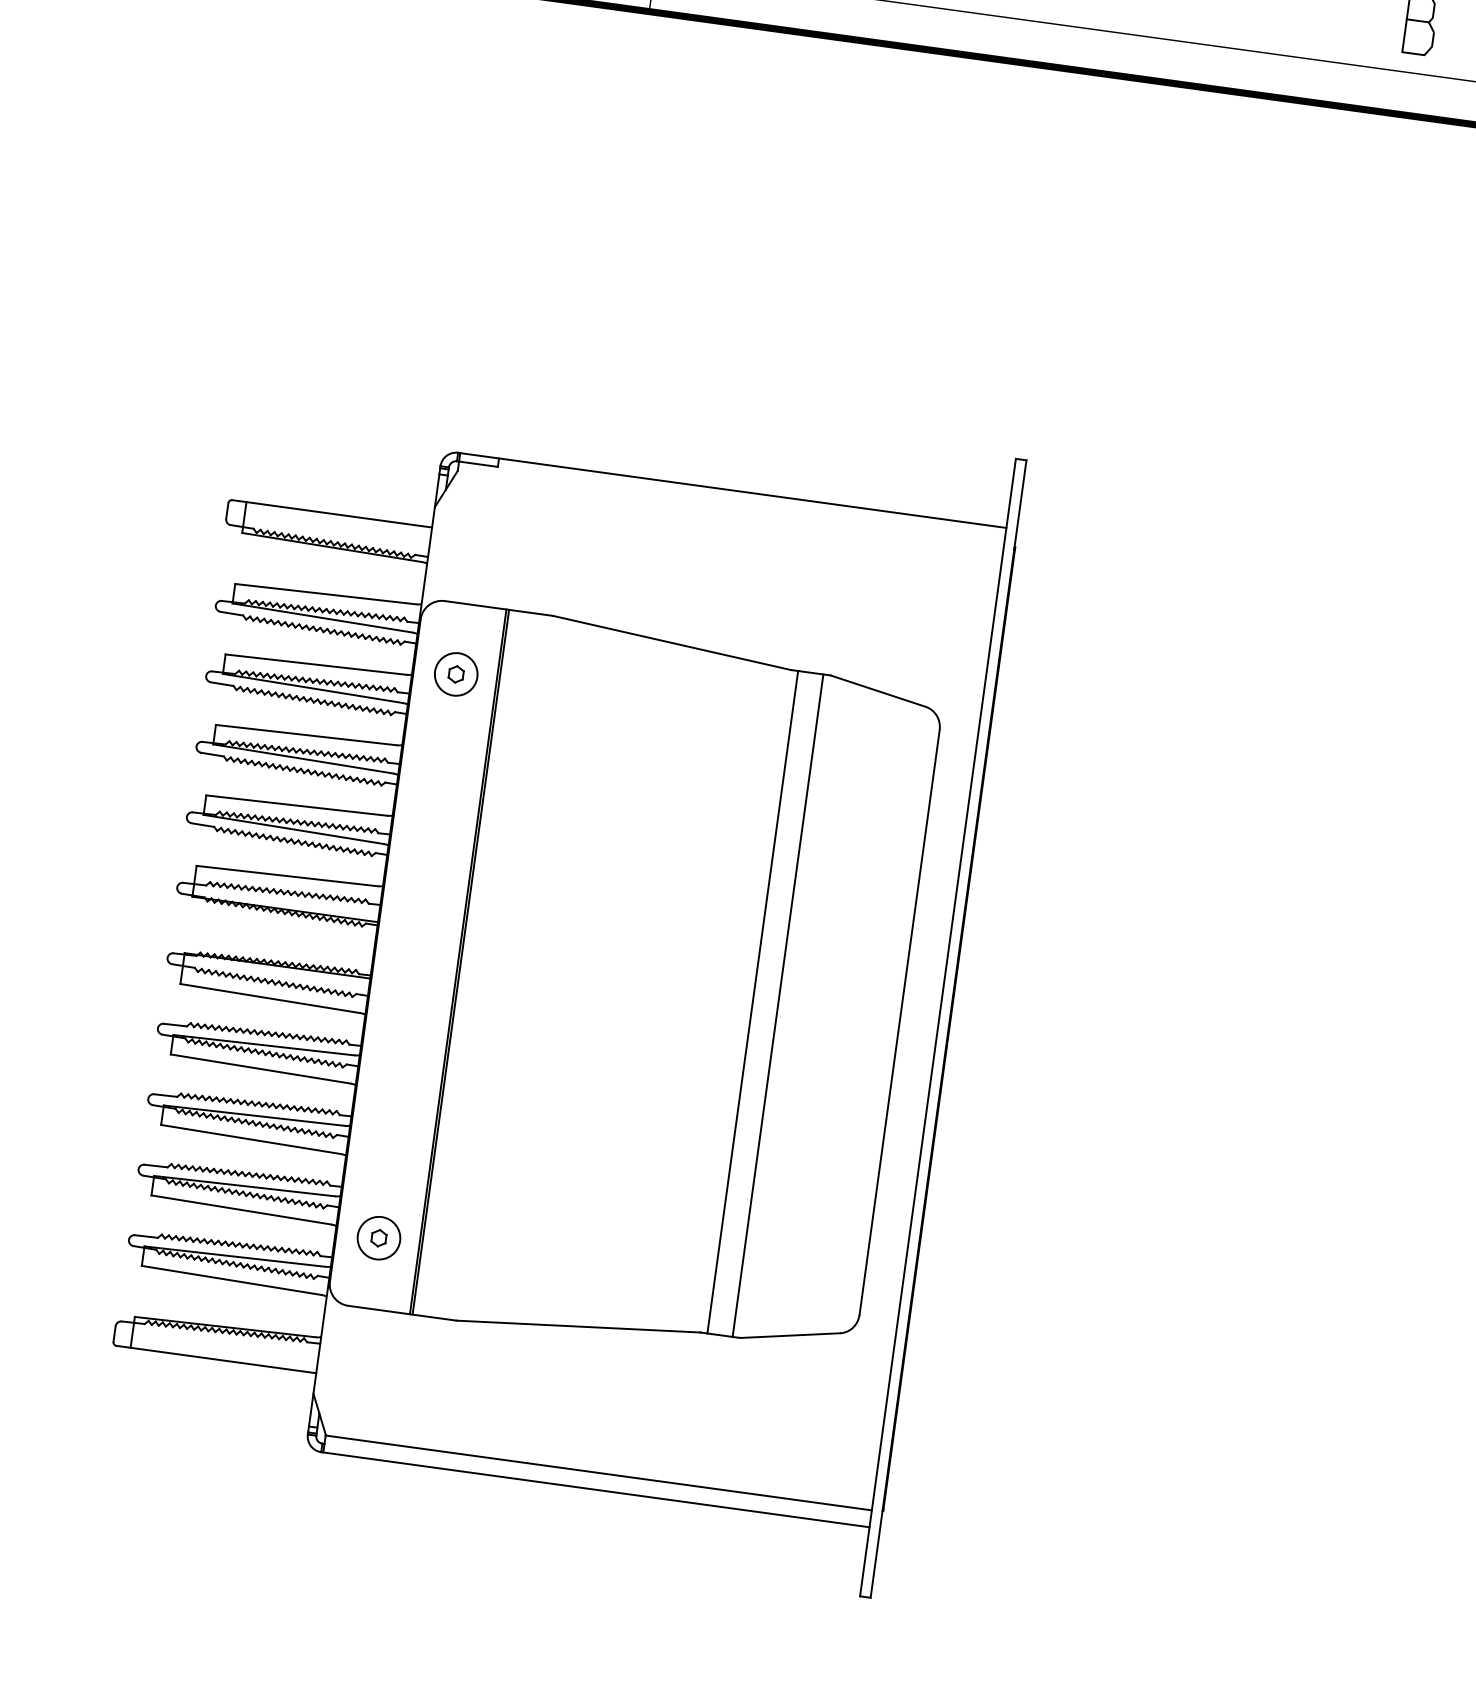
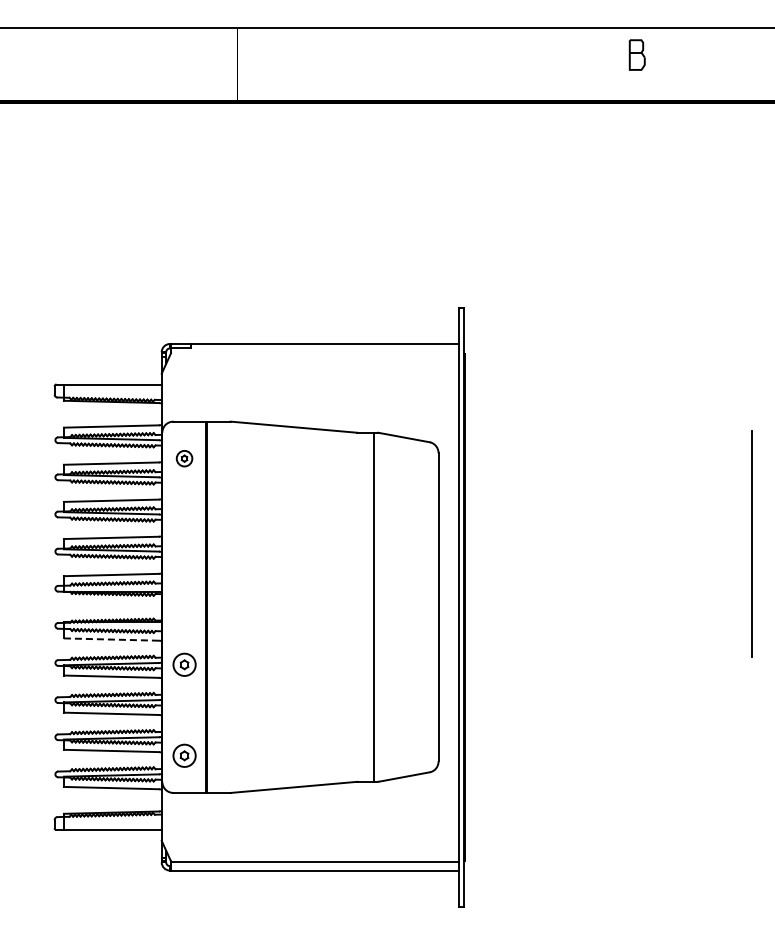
part: (456, 673) -> (184, 458), size x0.7
line: (270, 998) -> (111, 639), solid -> dashed
line: (753, 1000) -> (361, 606), removed
part: (402, 1064) -> (184, 664), added

